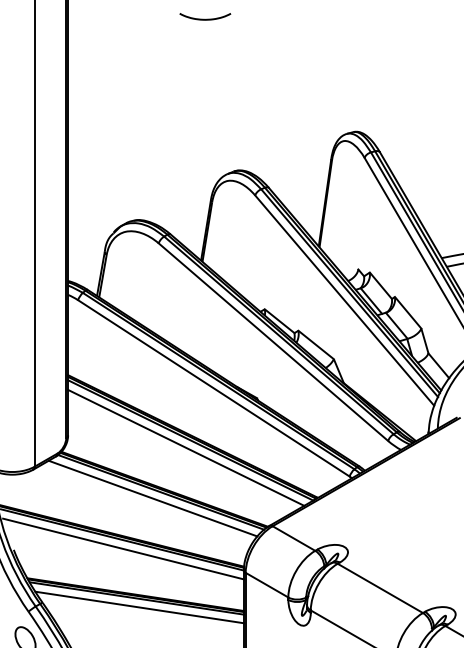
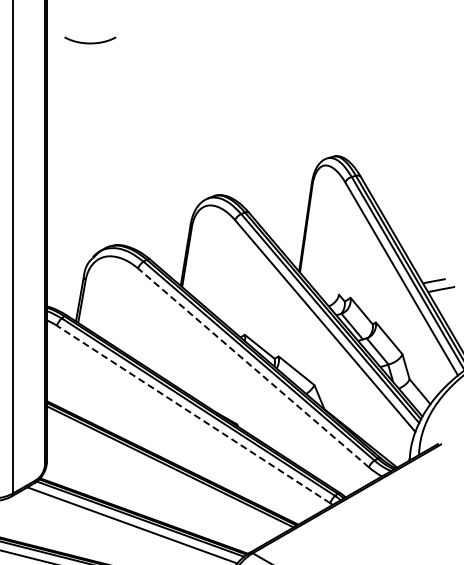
curve: (204, 18) -> (89, 42), moved
line: (273, 341) -> (253, 367), solid -> dashed
line: (213, 388) -> (193, 414), solid -> dashed
line: (186, 447) -> (166, 473), removed

